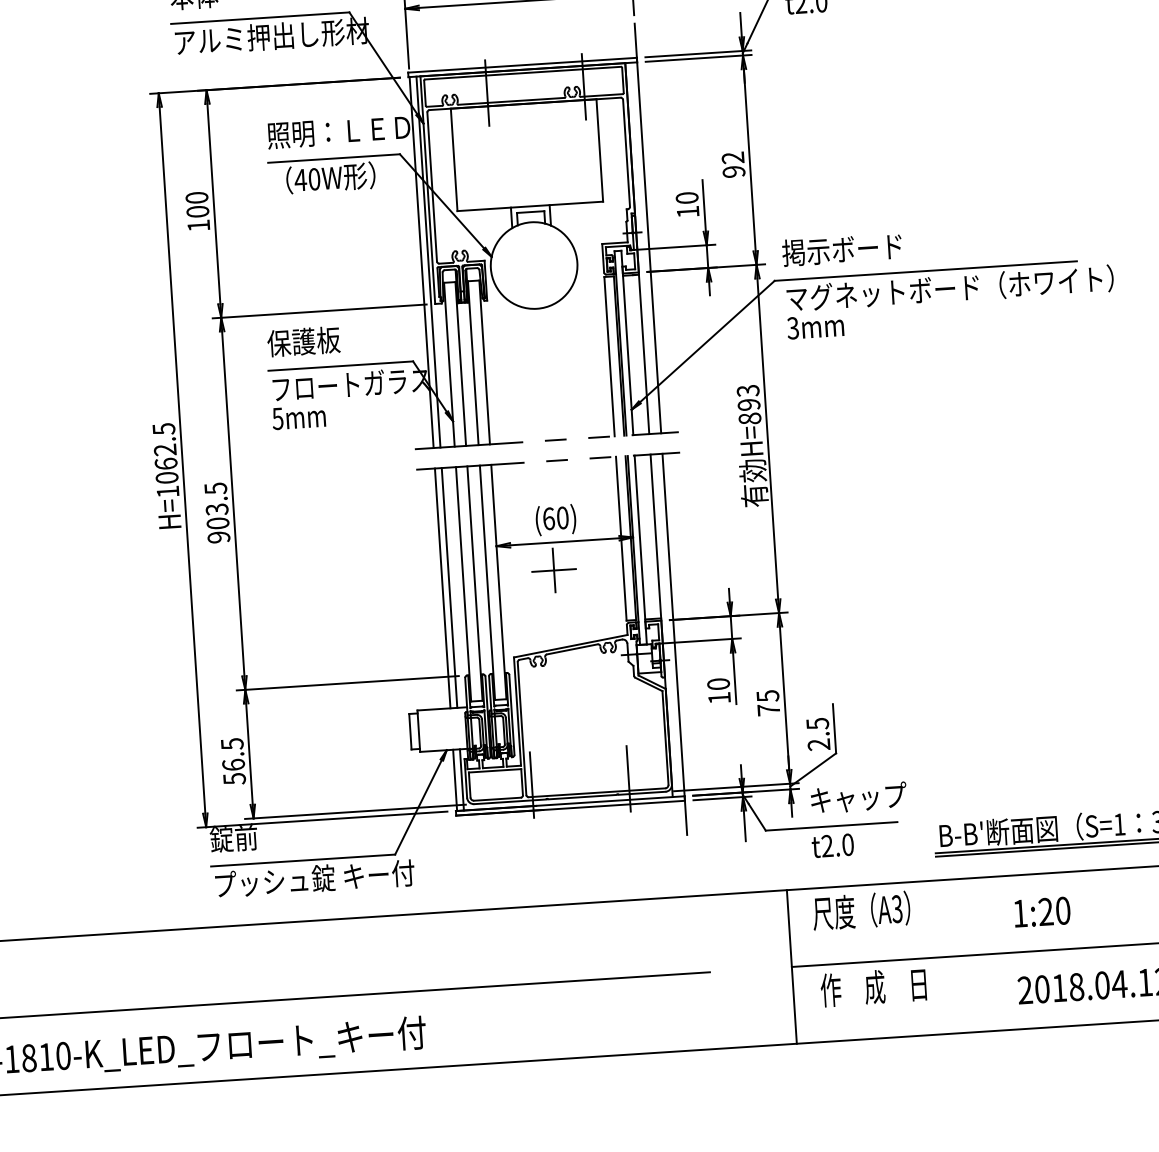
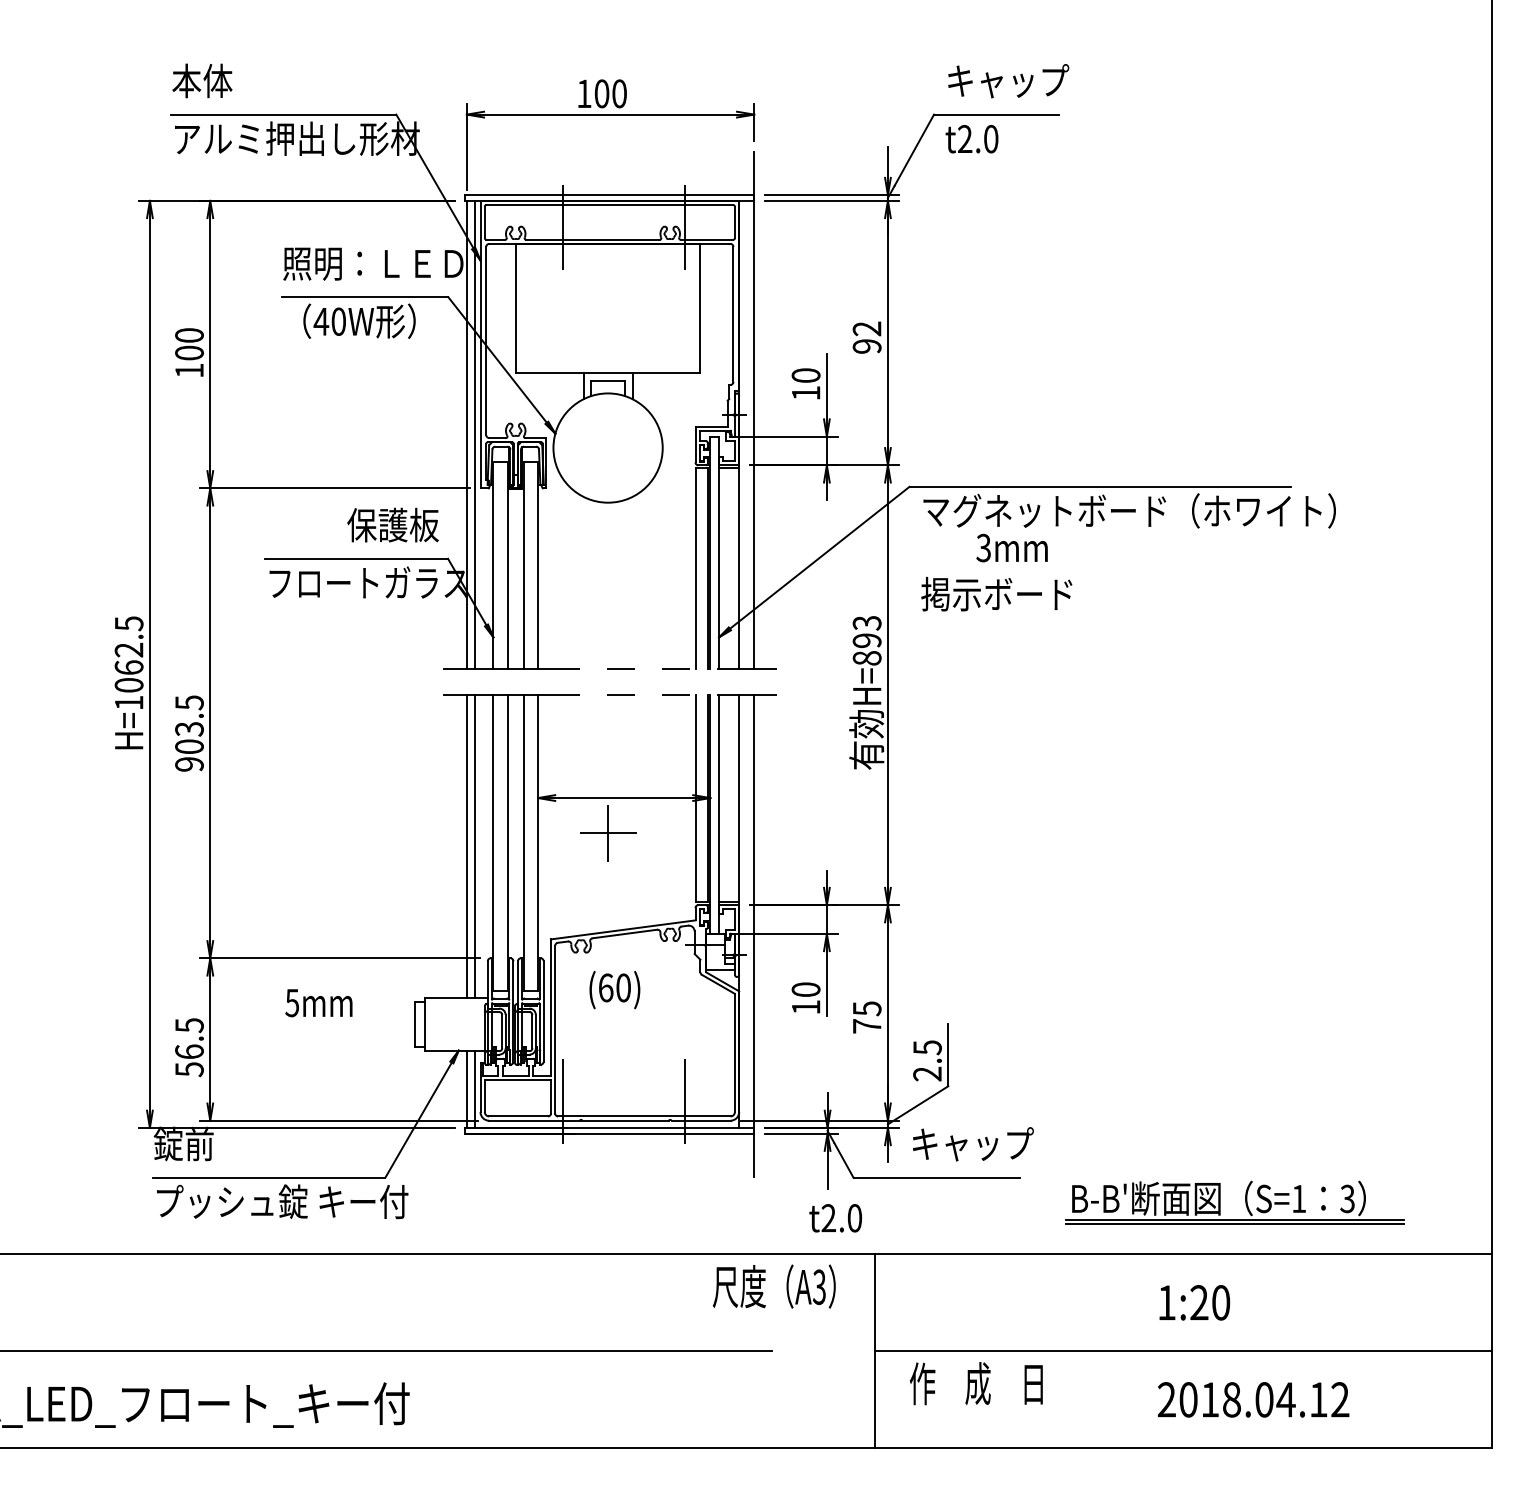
text: (841, 249) -> (996, 594), moved
text: (815, 326) -> (1011, 547), moved
text: (303, 341) -> (392, 524), moved
text: (298, 417) -> (318, 1003), moved
text: (555, 520) -> (614, 990), moved
text: (832, 845) -> (835, 1218), moved
text: (860, 910) -> (773, 1286), moved

